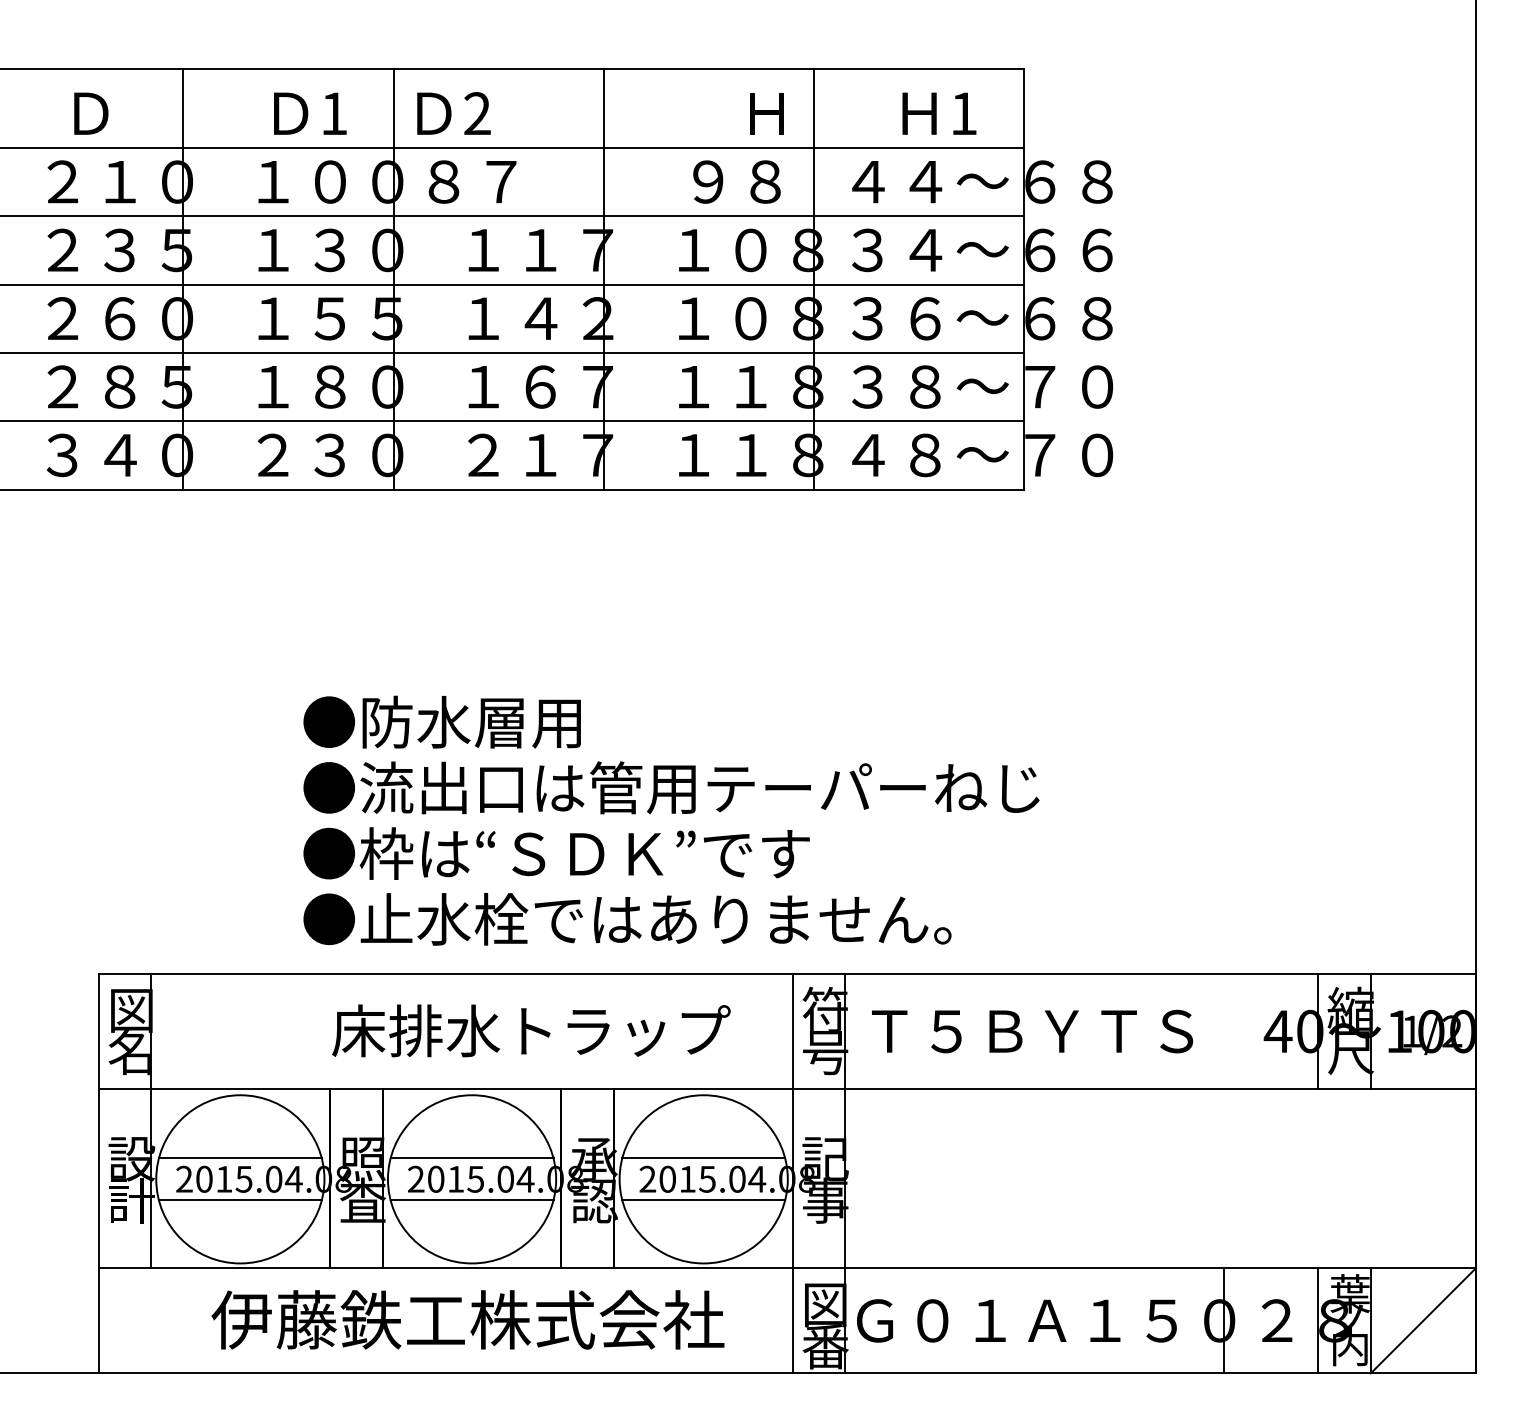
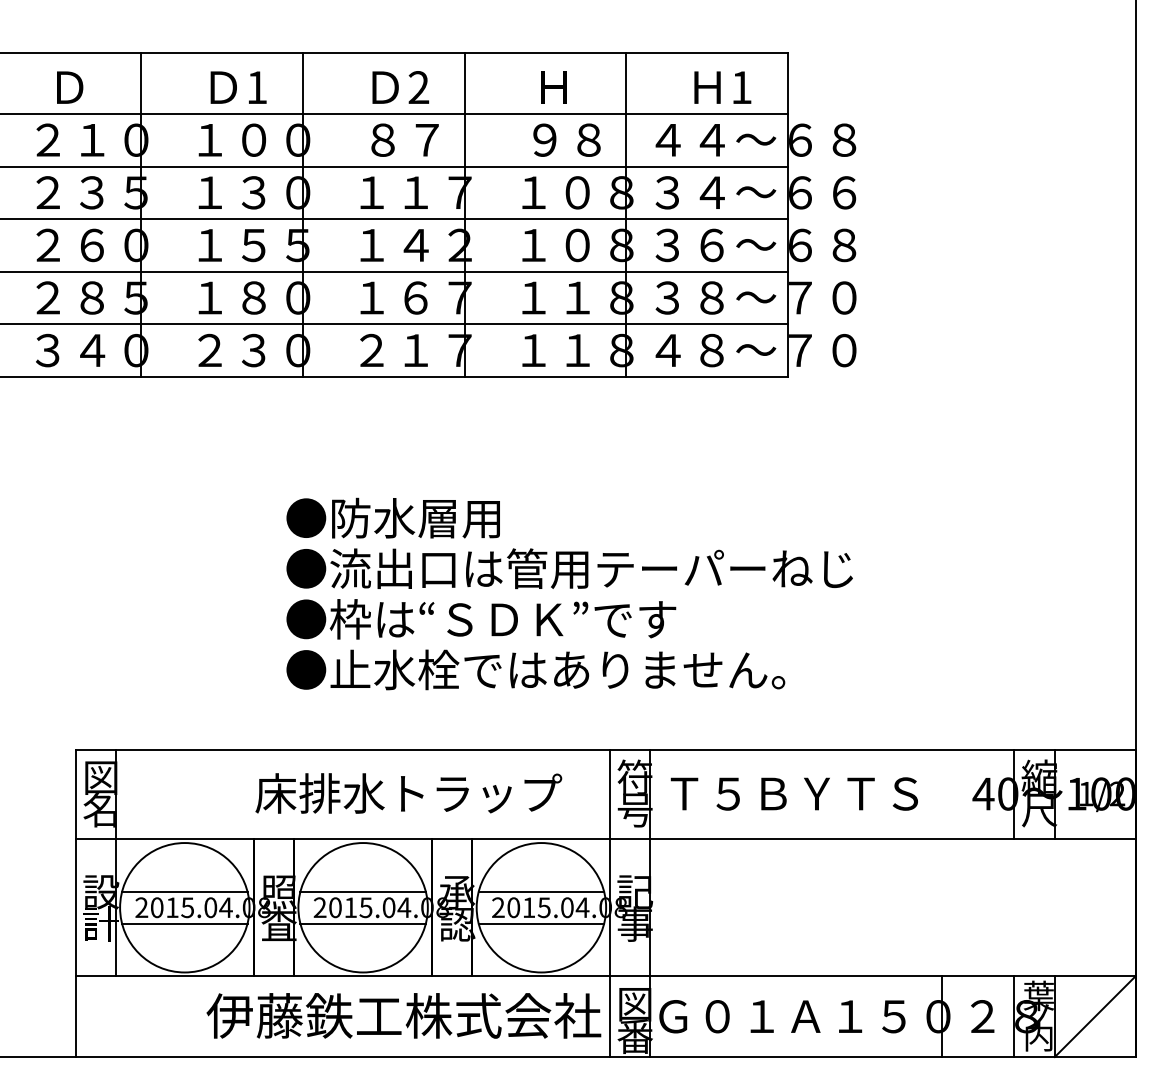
text: (453, 113) -> (400, 87), moved
text: (766, 113) -> (553, 87), moved
text: (472, 181) -> (405, 139), moved
text: (671, 820) -> (569, 593), moved
text: (467, 1319) -> (403, 1015), moved

